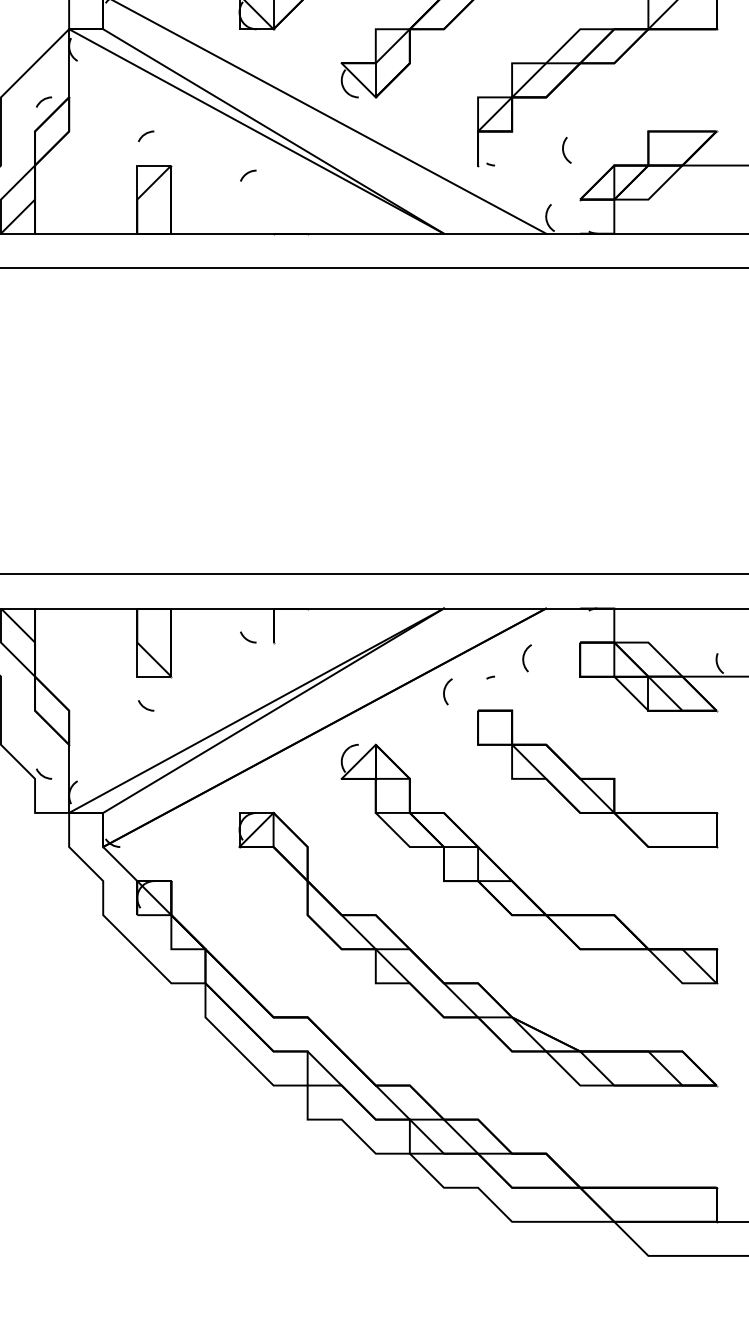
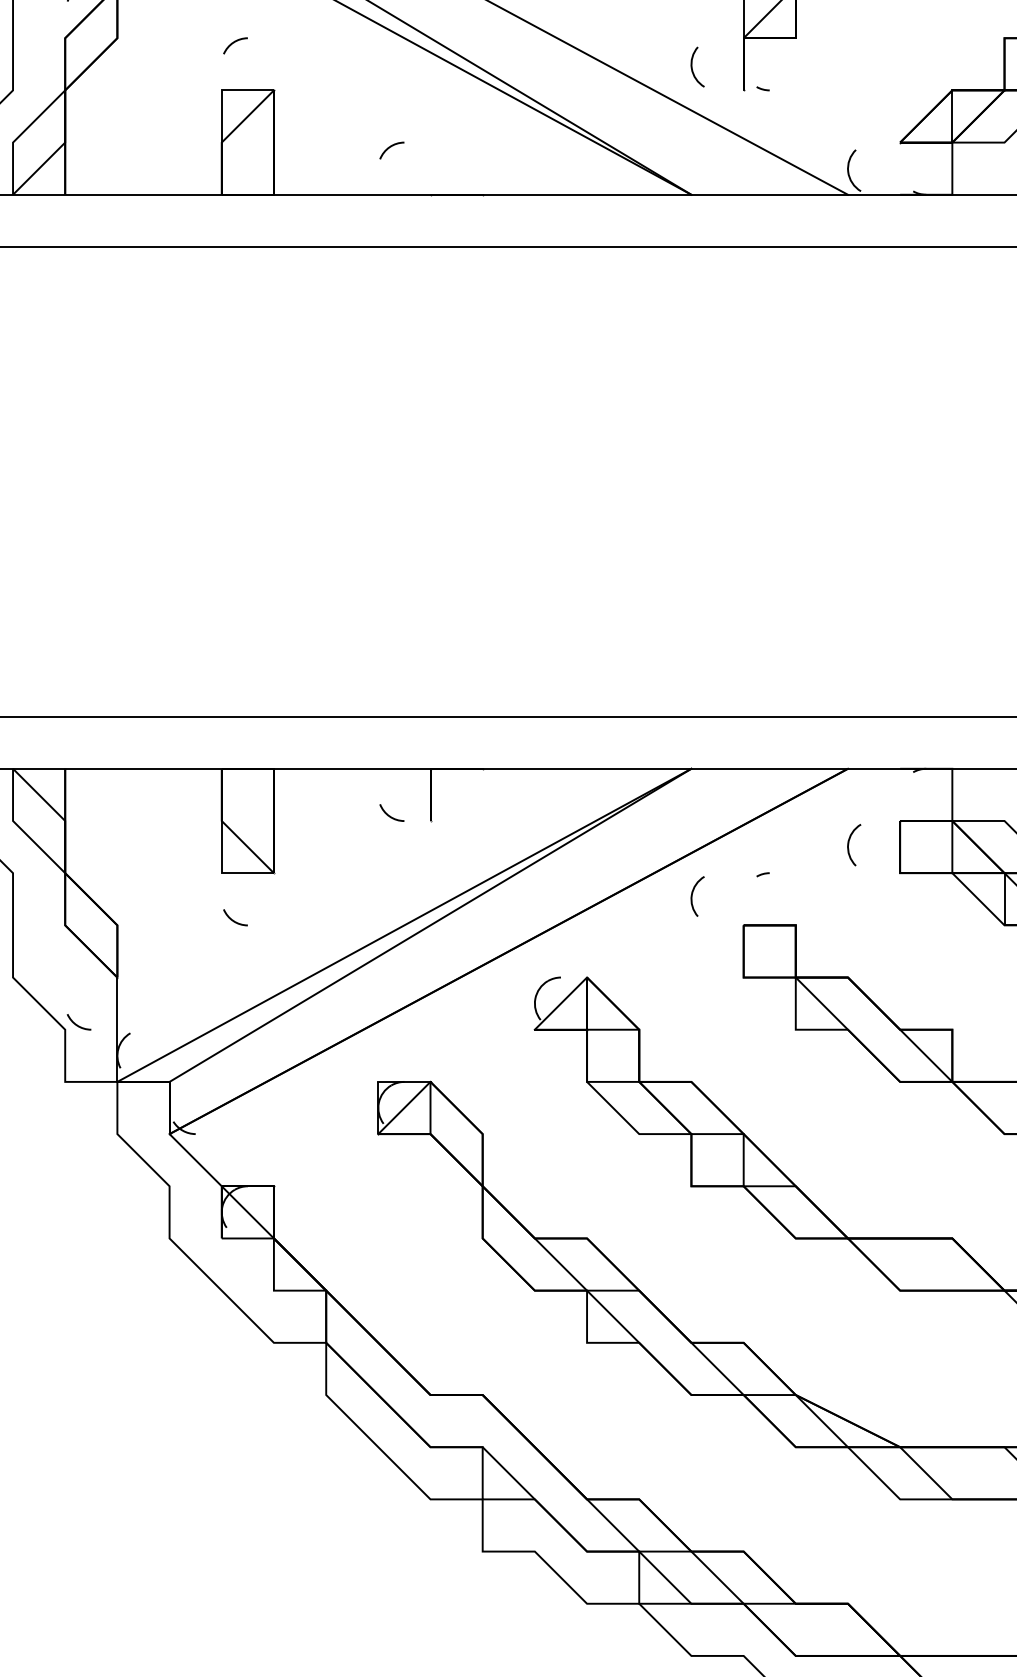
curve: (564, 151) -> (693, 68), moved
curve: (247, 174) -> (390, 148), moved
curve: (524, 658) -> (850, 845), moved

